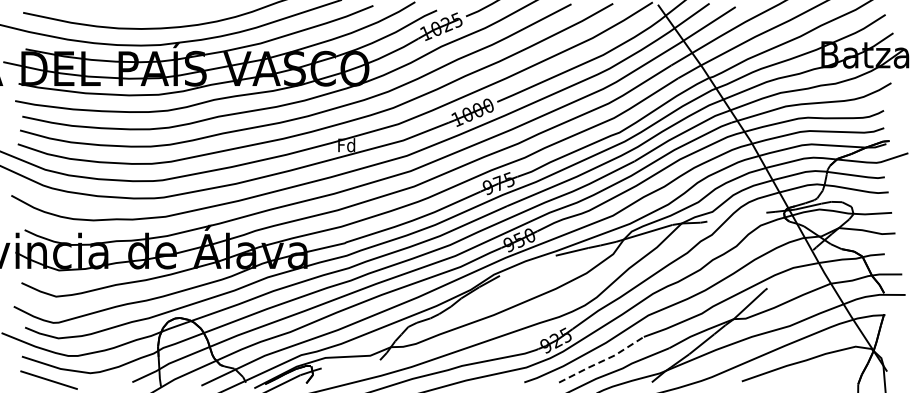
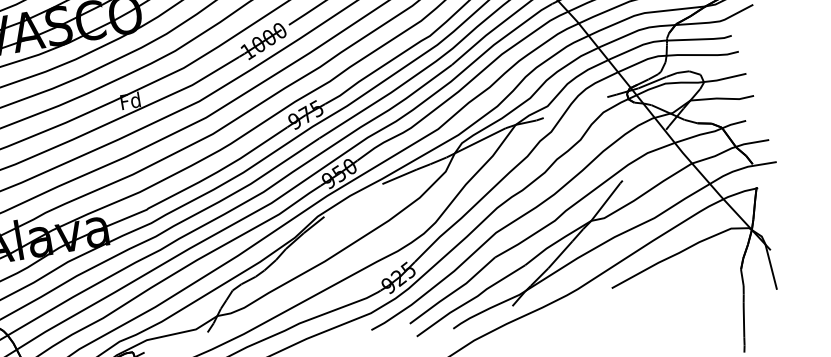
line: (602, 361) -> (453, 292), dashed -> solid

